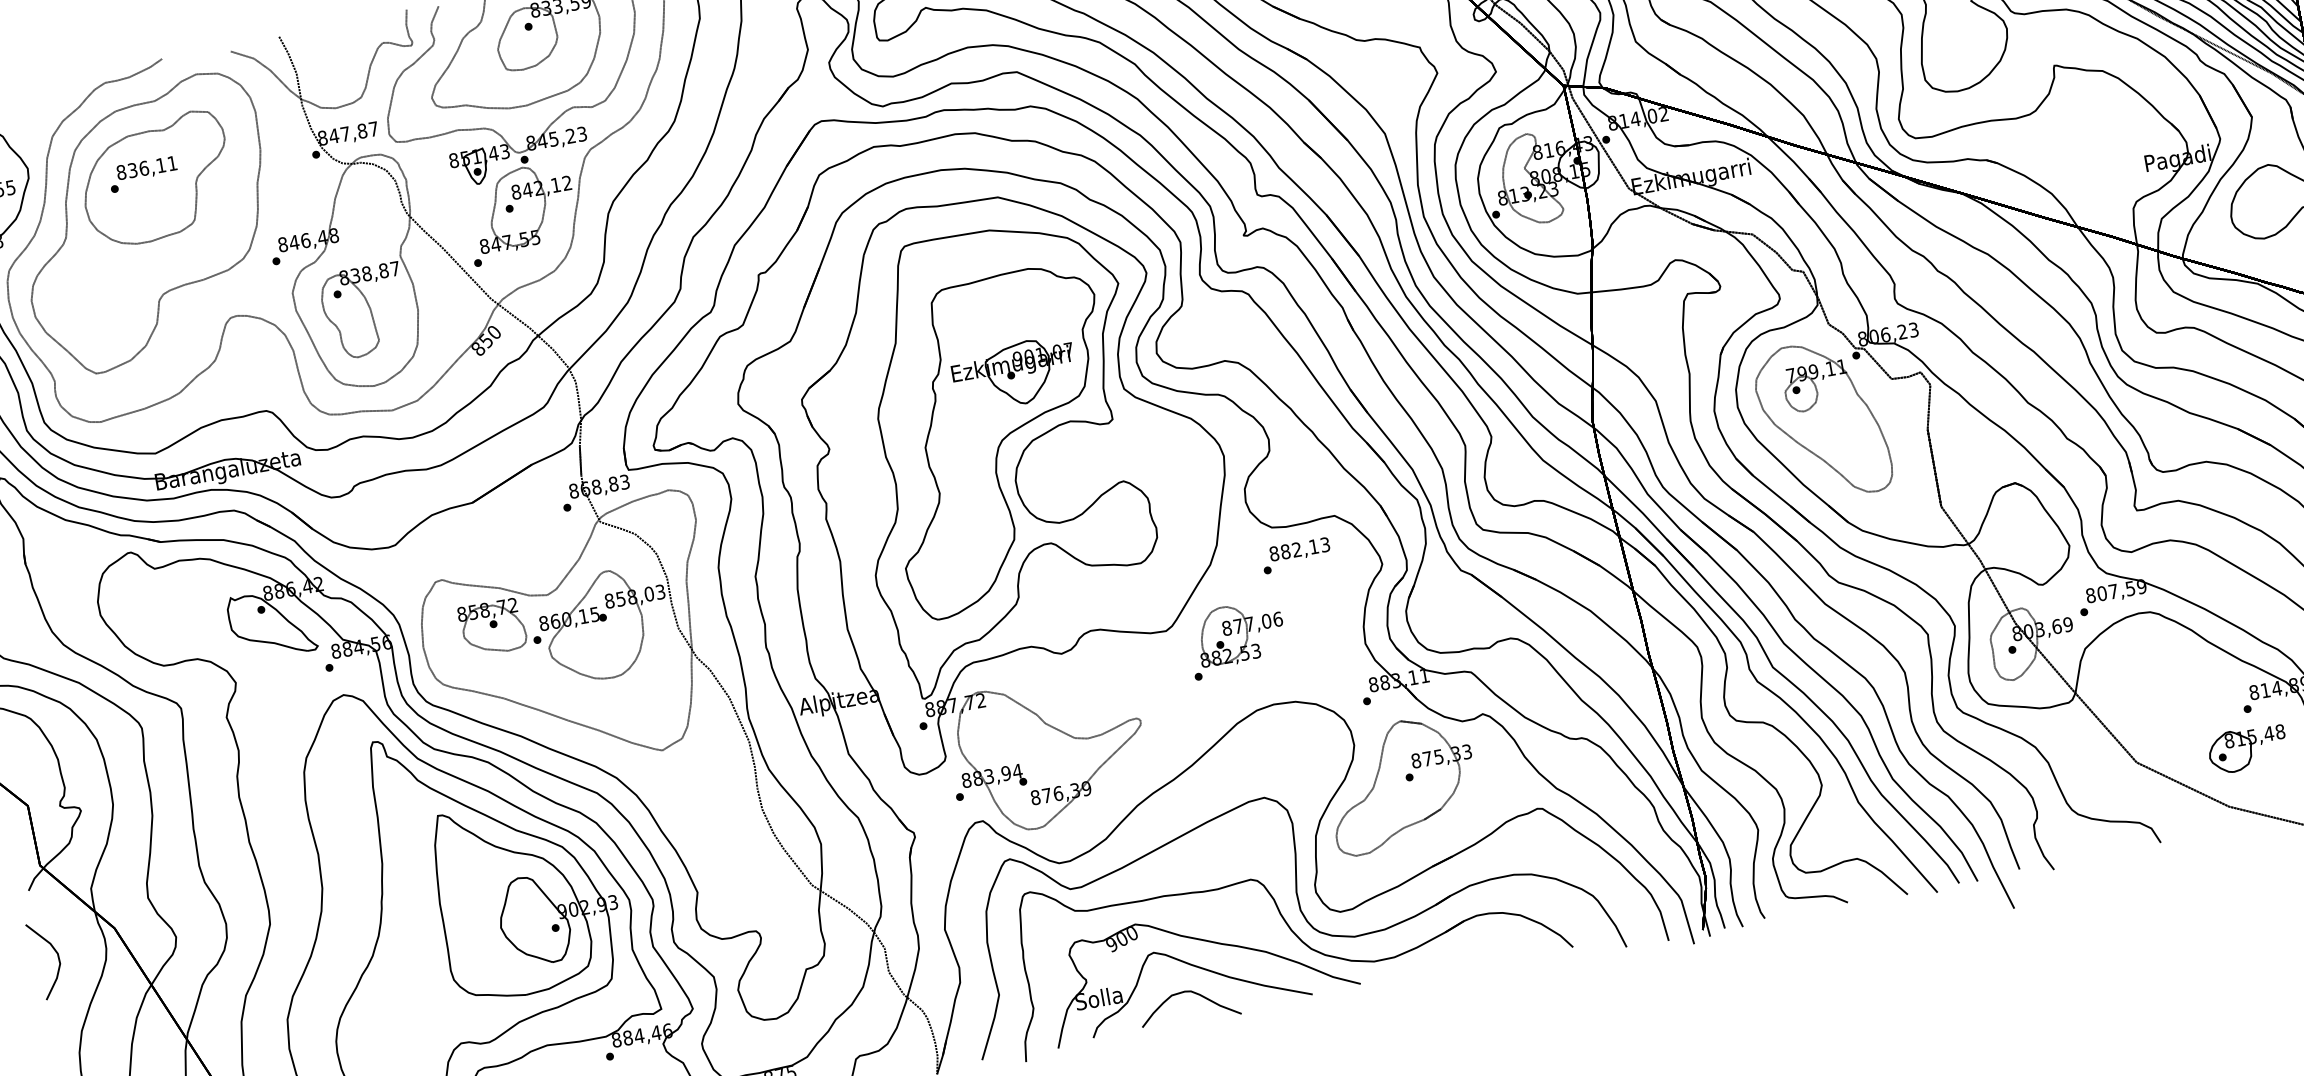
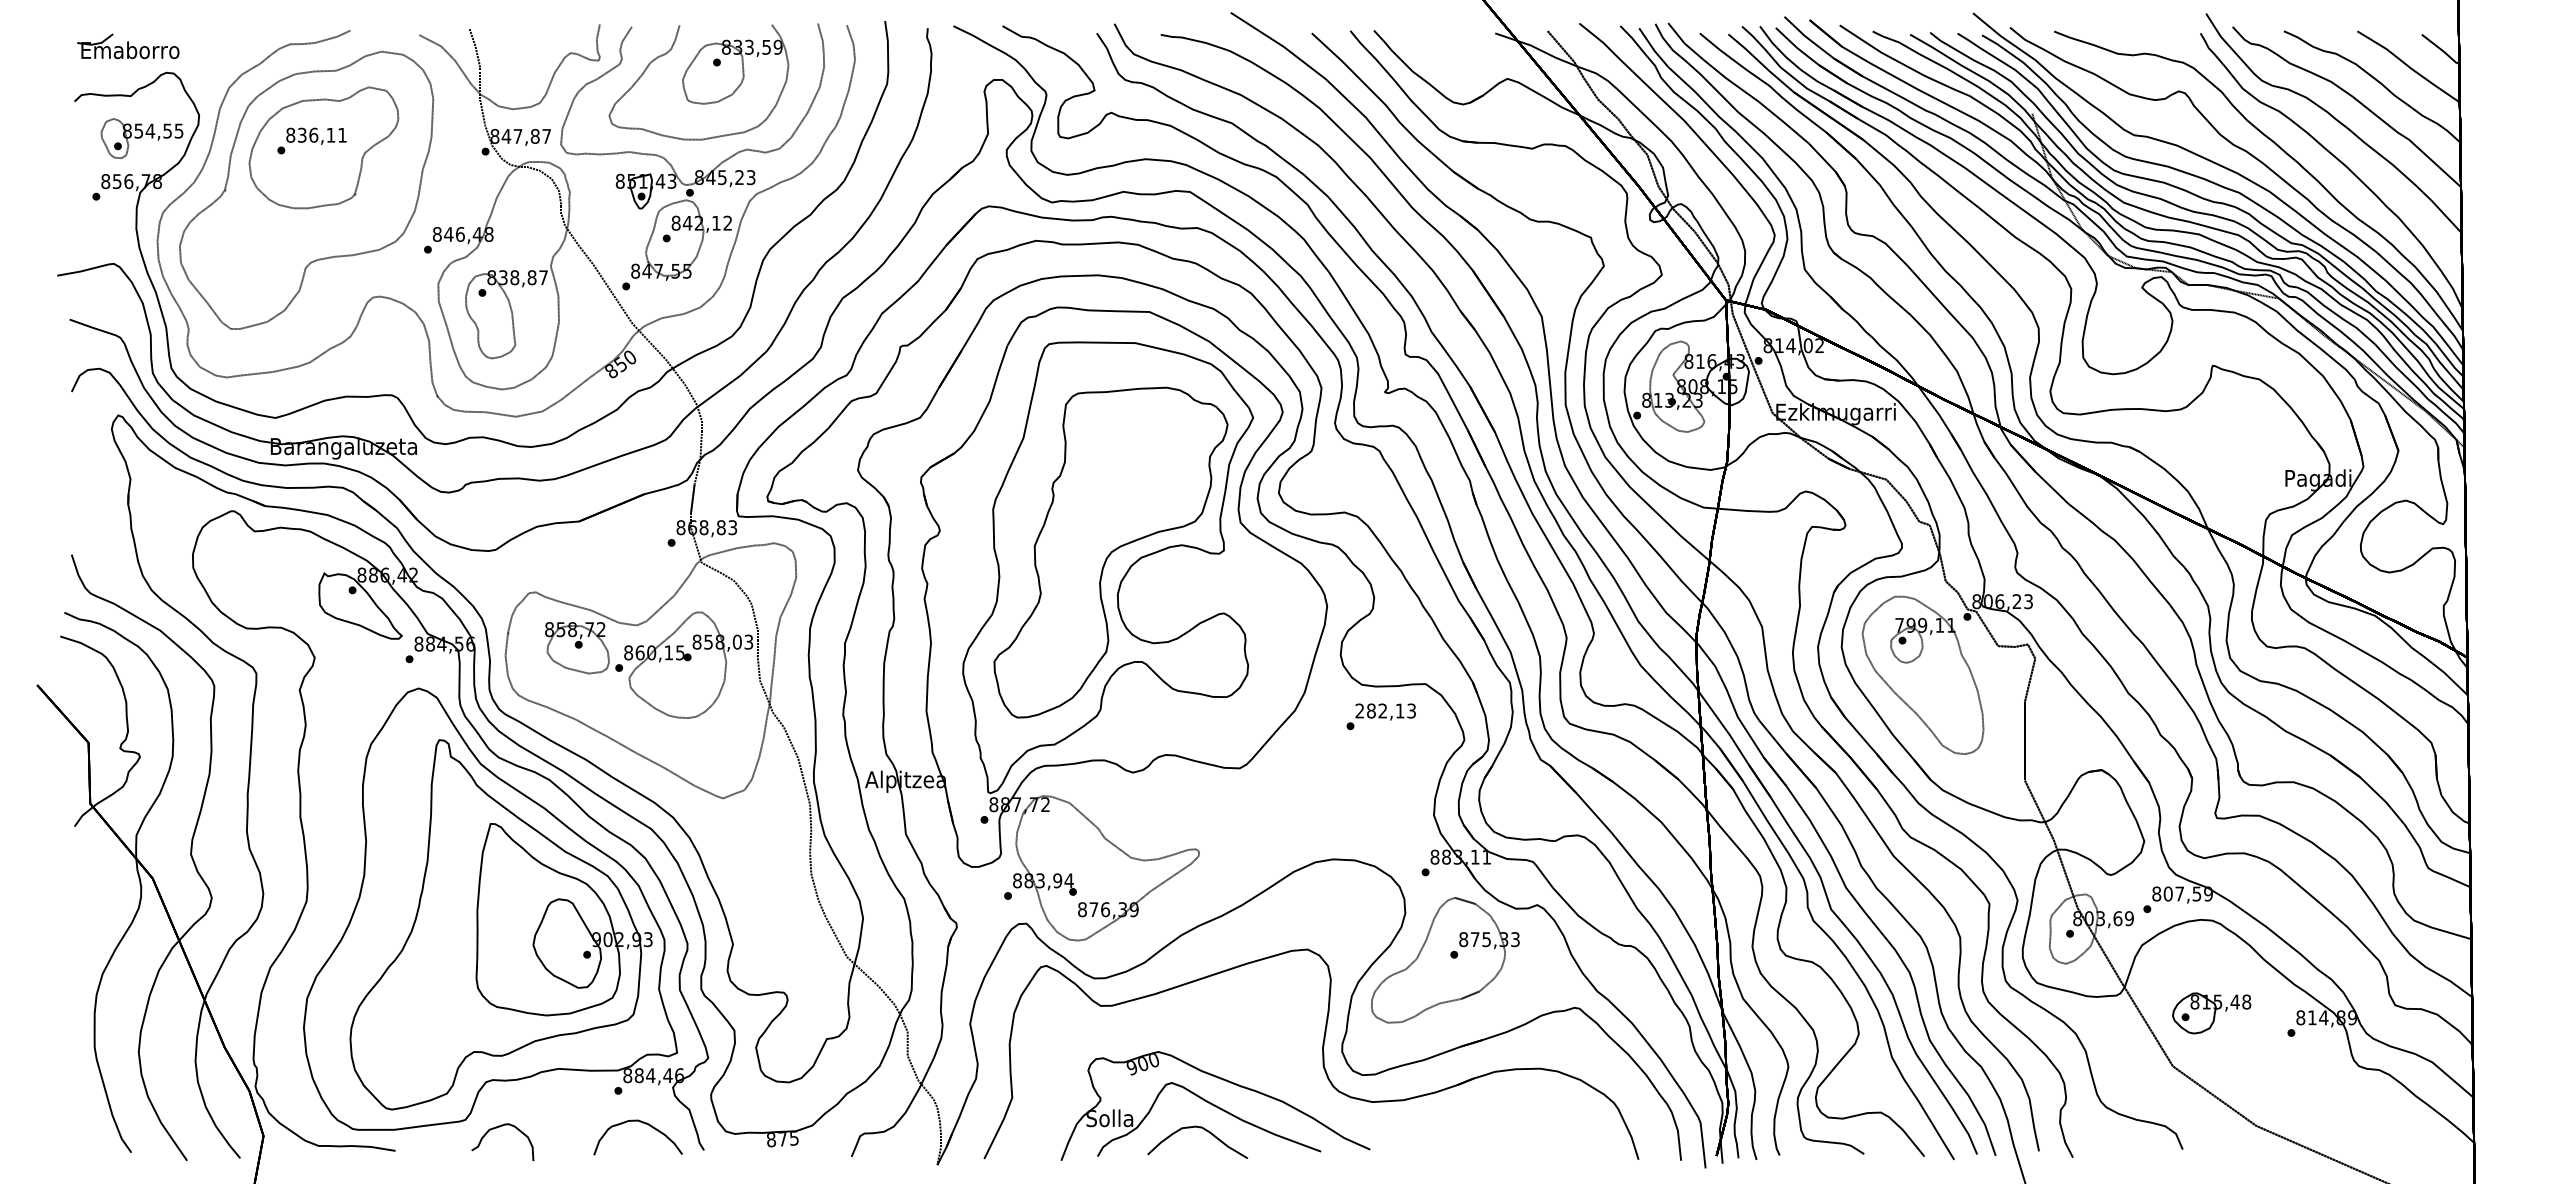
part: (1013, 373) -> (1134, 488), removed
text: (1273, 553) -> (1359, 710), 882,13 -> 282,13
part: (1237, 639) -> (1308, 788), removed
part: (2247, 749) -> (2211, 1013), moved
part: (1286, 930) -> (1306, 1084), removed
curve: (57, 958) -> (91, 898), removed

